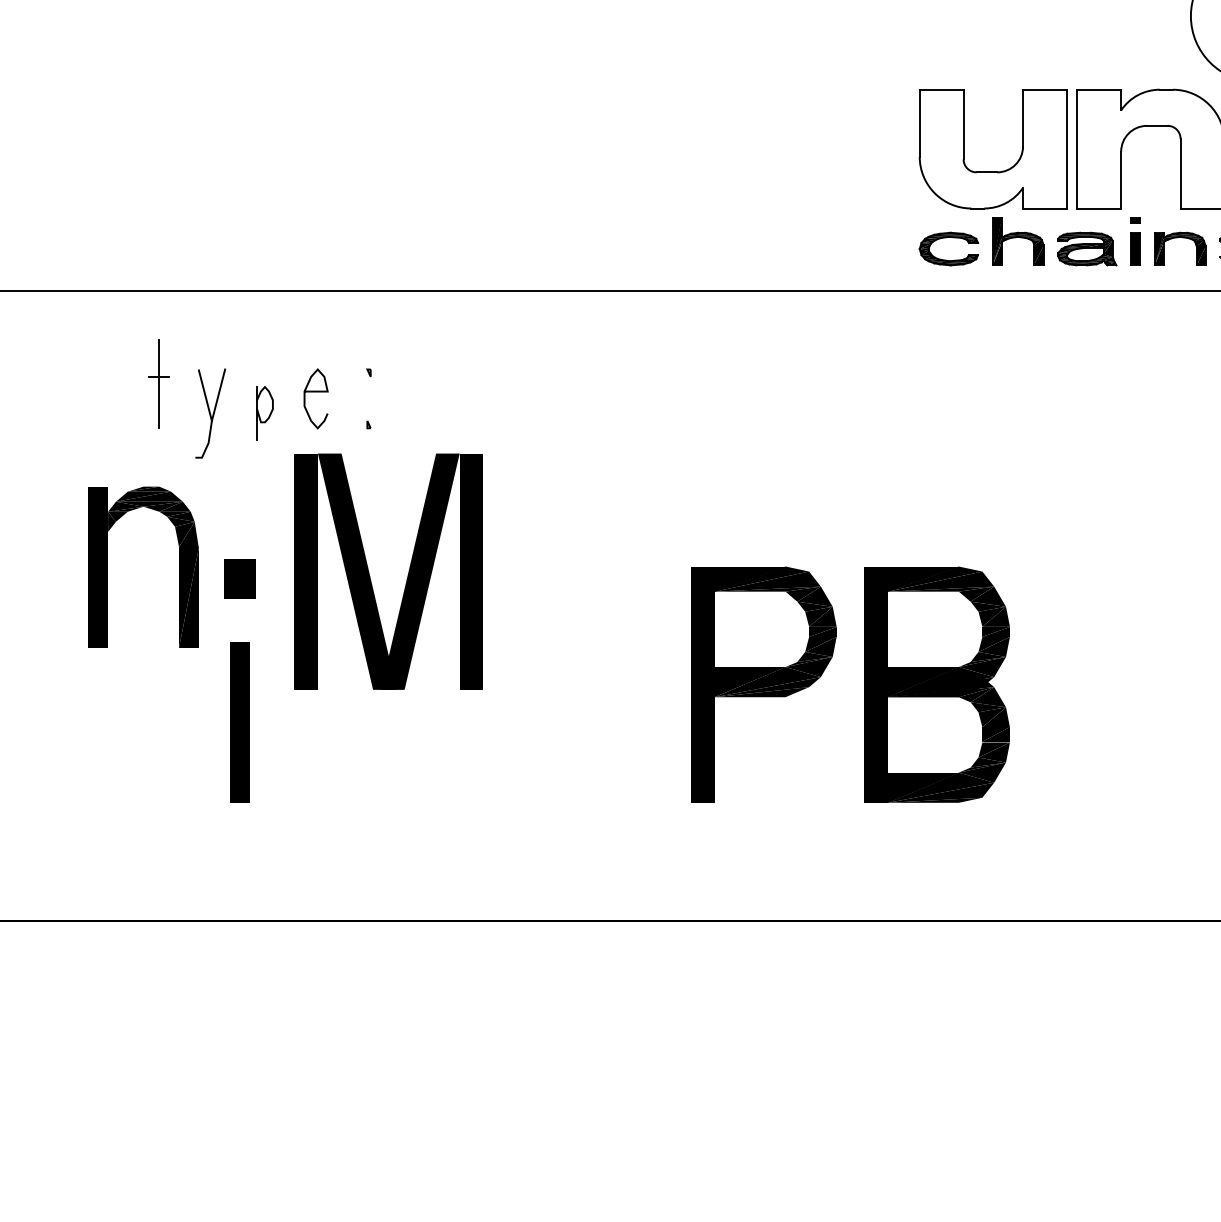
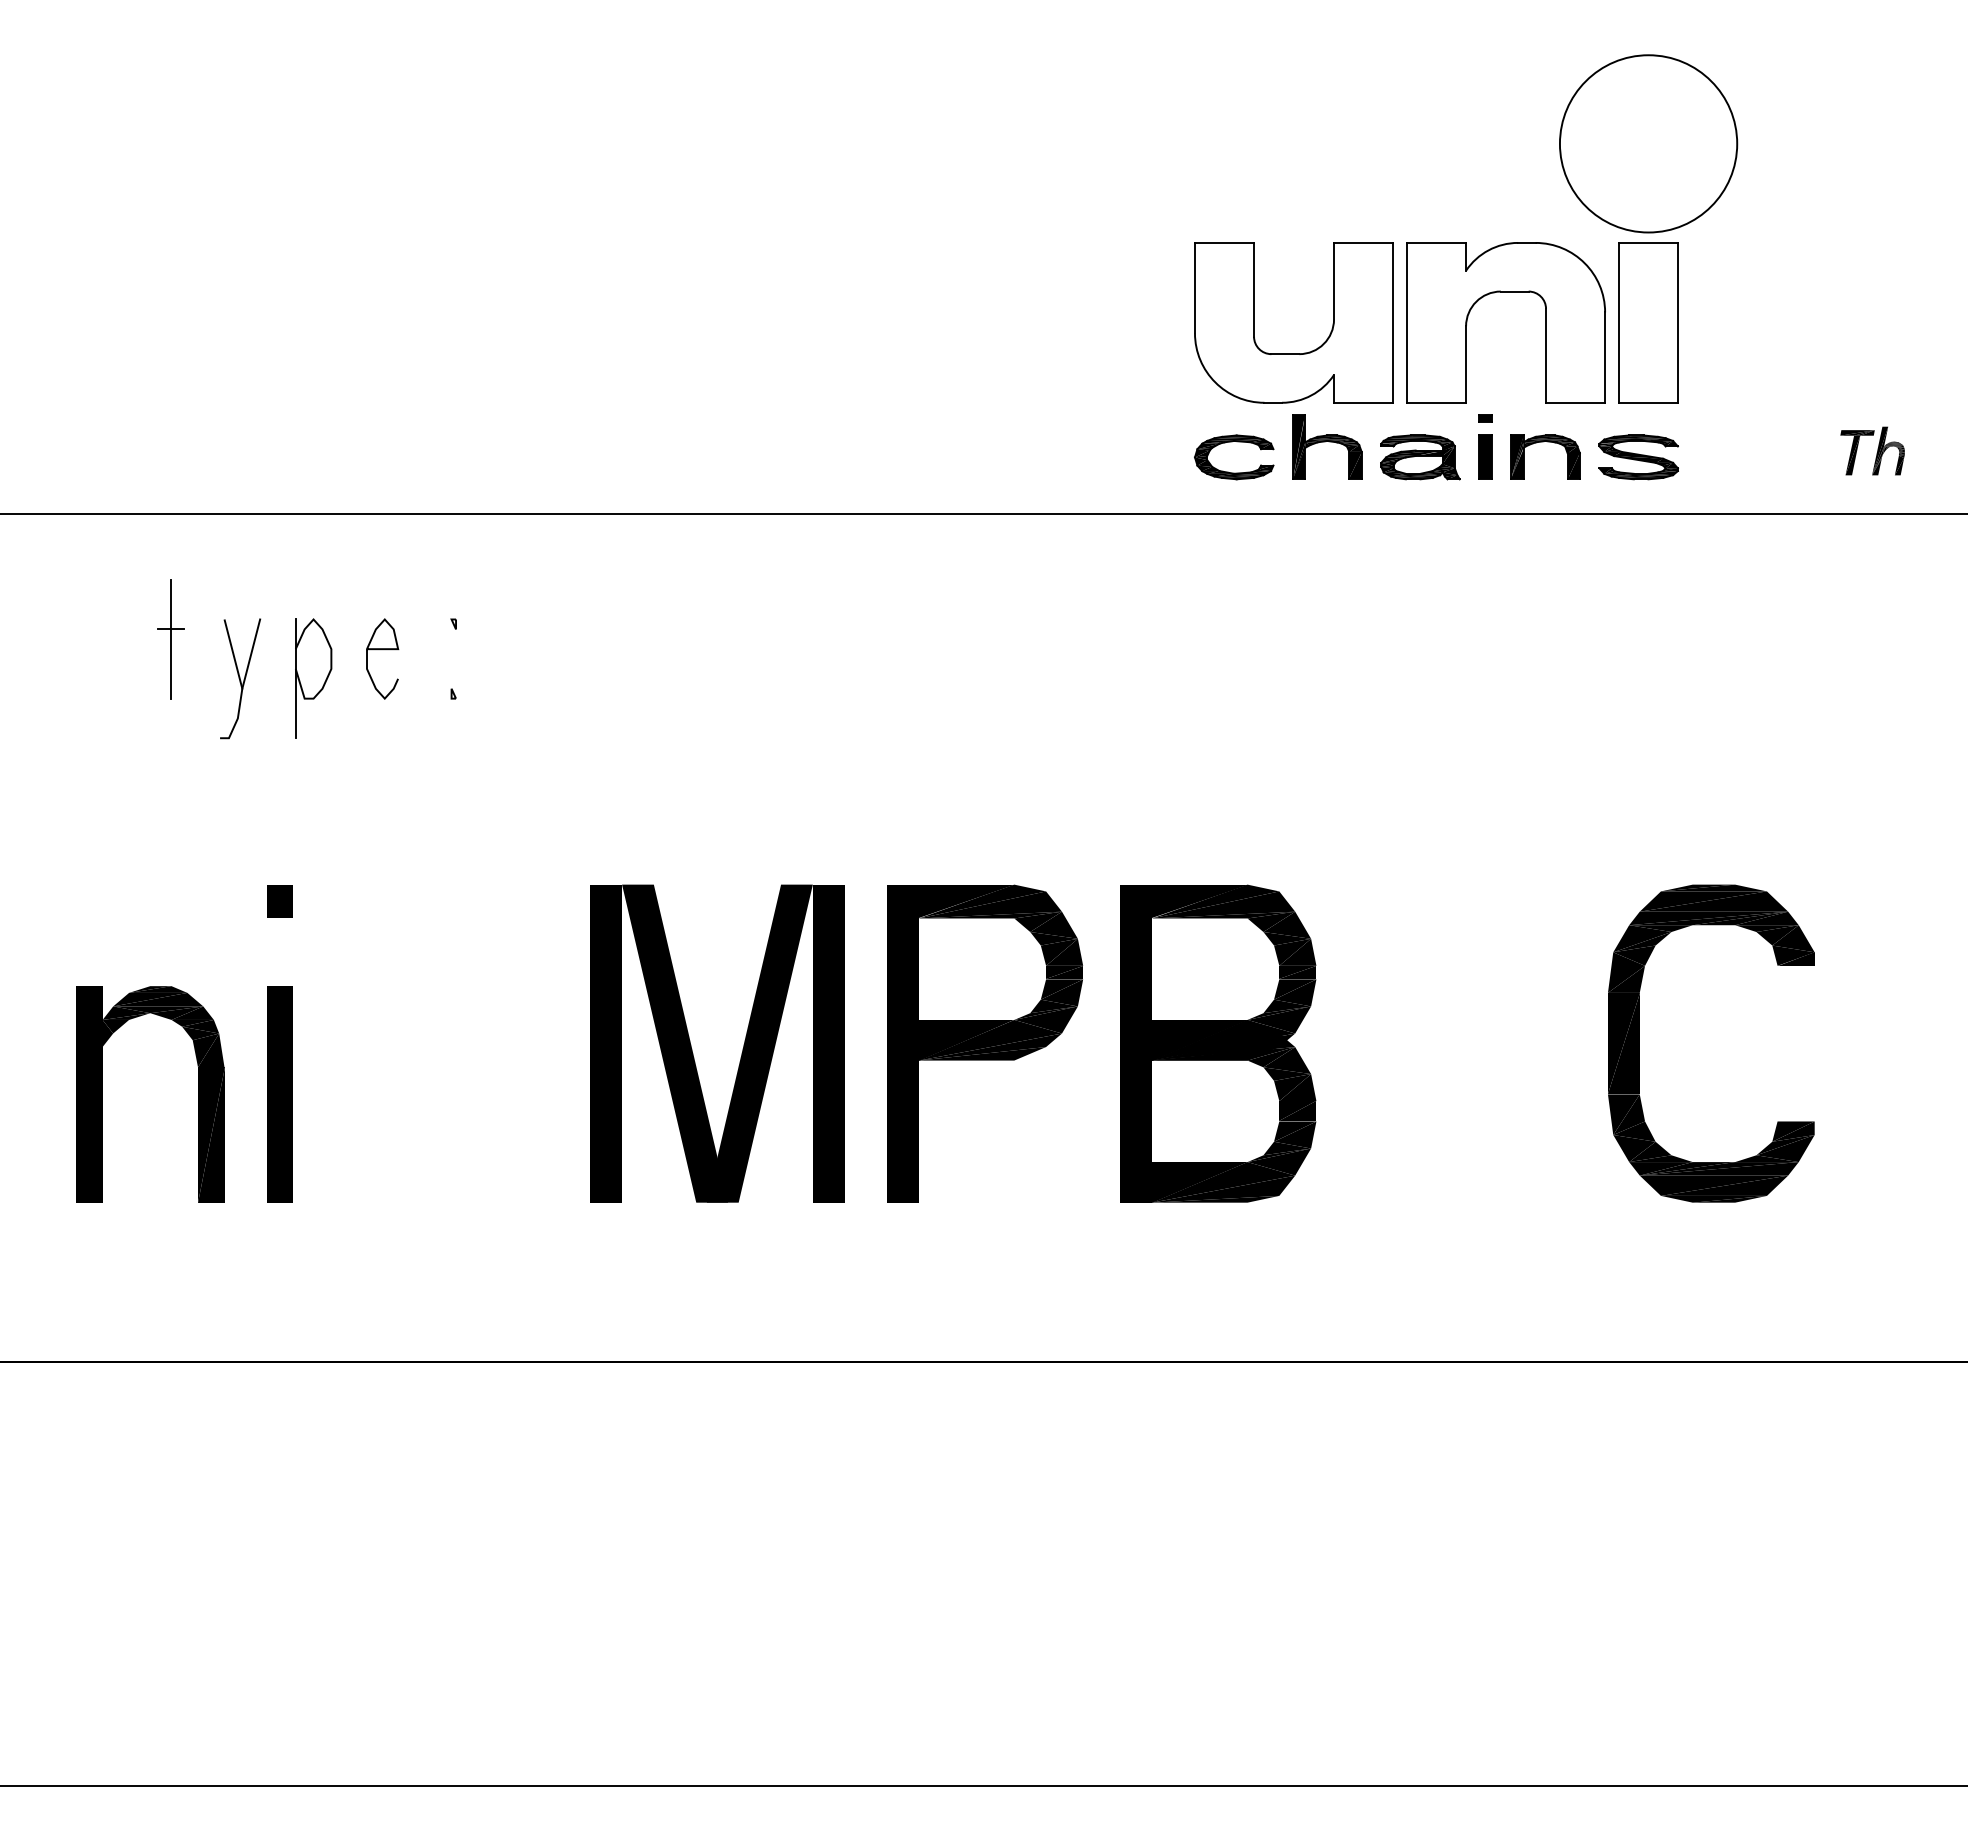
part: (264, 413) -> (313, 678), size x1.67
part: (108, 567) -> (102, 1094), moved
part: (407, 575) -> (742, 1048), moved
part: (239, 579) -> (279, 901), size x0.62

